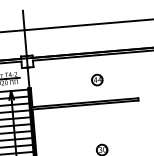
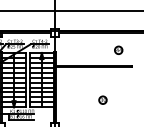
part: (96, 78) -> (118, 49), moved

